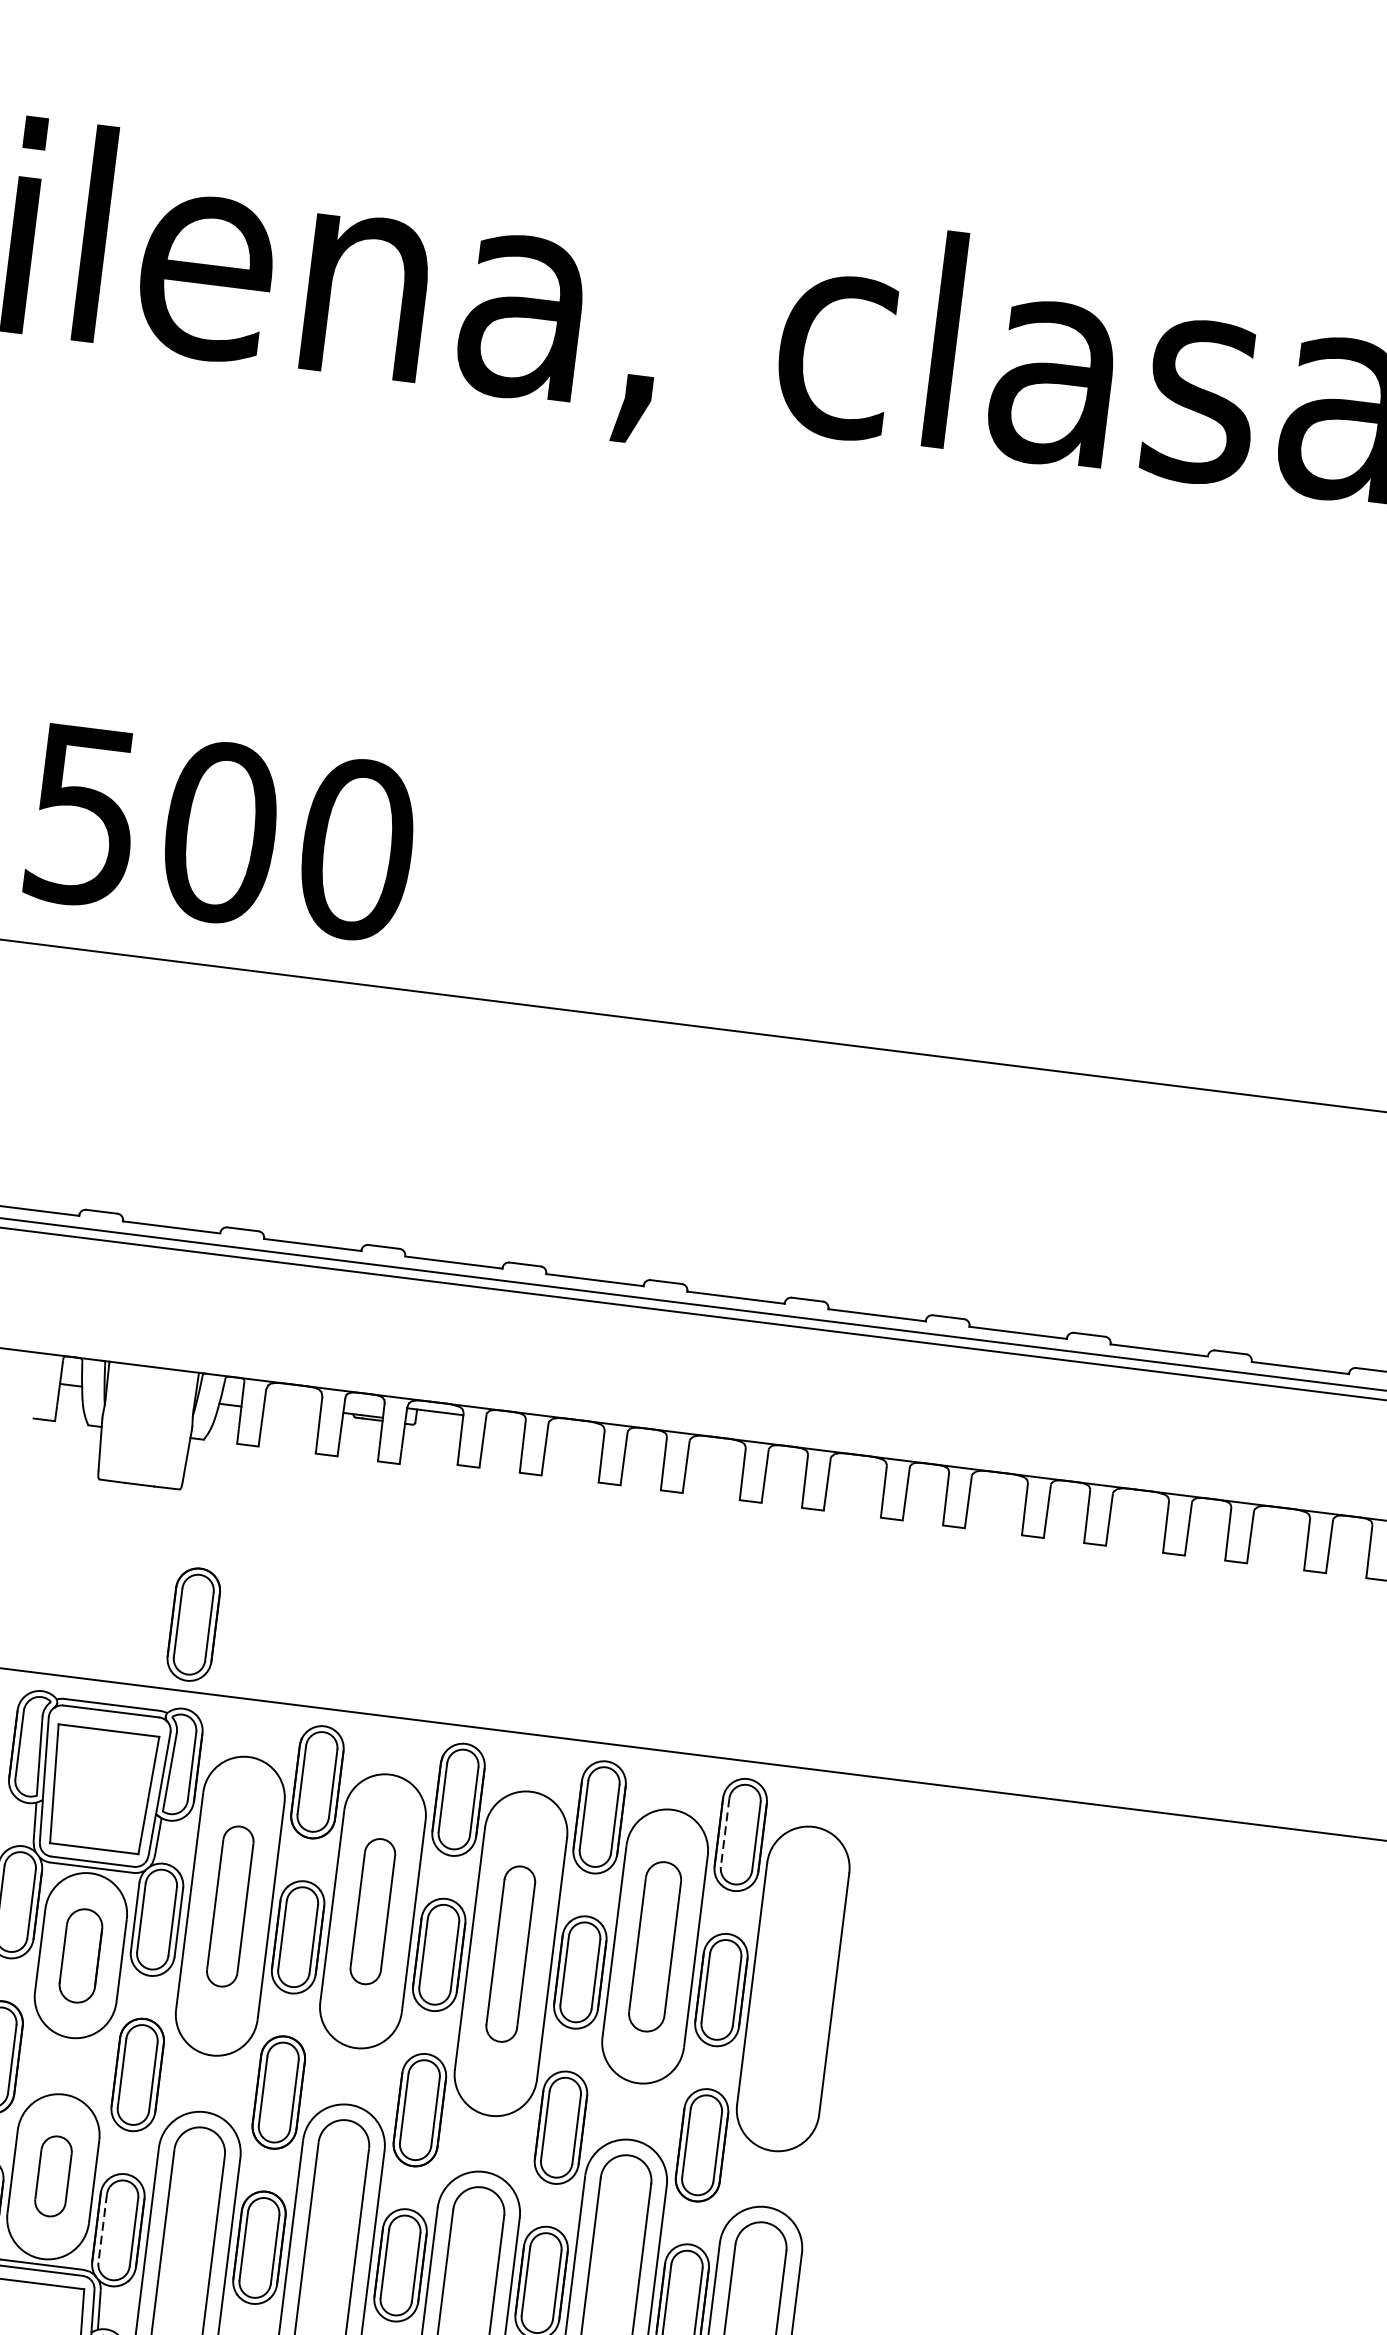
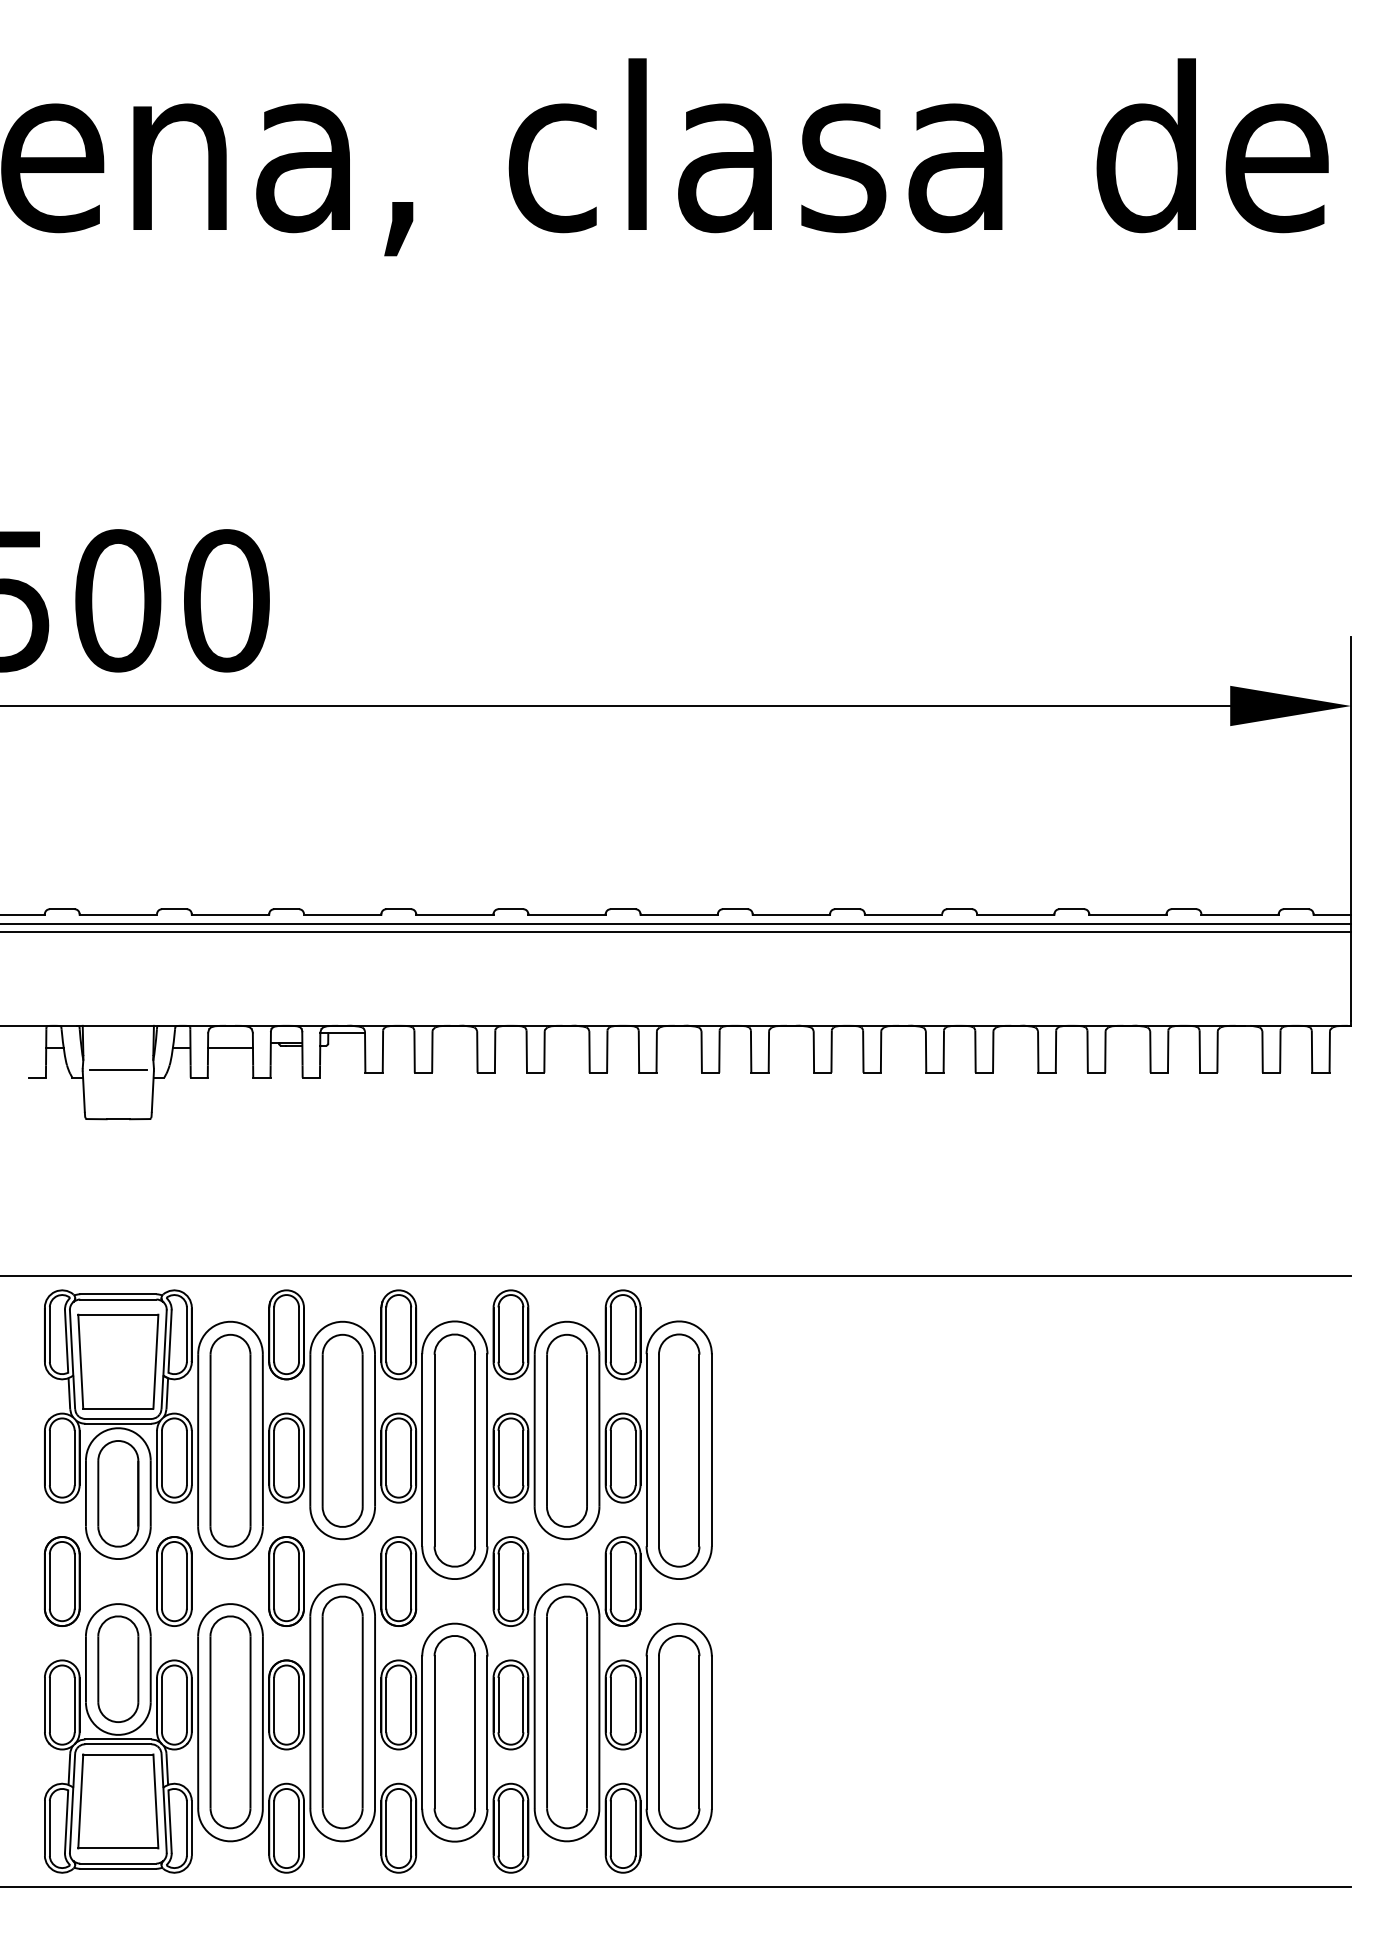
line: (291, 1413) -> (230, 1048), added
line: (147, 1422) -> (118, 1069), added
part: (193, 1624) -> (174, 1223), removed
line: (724, 1833) -> (610, 1335), dashed -> solid
part: (230, 1906) -> (230, 1440), size x1.67
part: (372, 1911) -> (342, 1430), size x1.67
part: (654, 1946) -> (566, 1430), size x1.43
part: (510, 1954) -> (454, 1450), size x1.67
part: (81, 1955) -> (118, 1493), size x1.43
part: (793, 1989) -> (679, 1450), added
part: (53, 2175) -> (118, 1668), size x1.67
line: (102, 2228) -> (161, 1705), dashed -> solid

